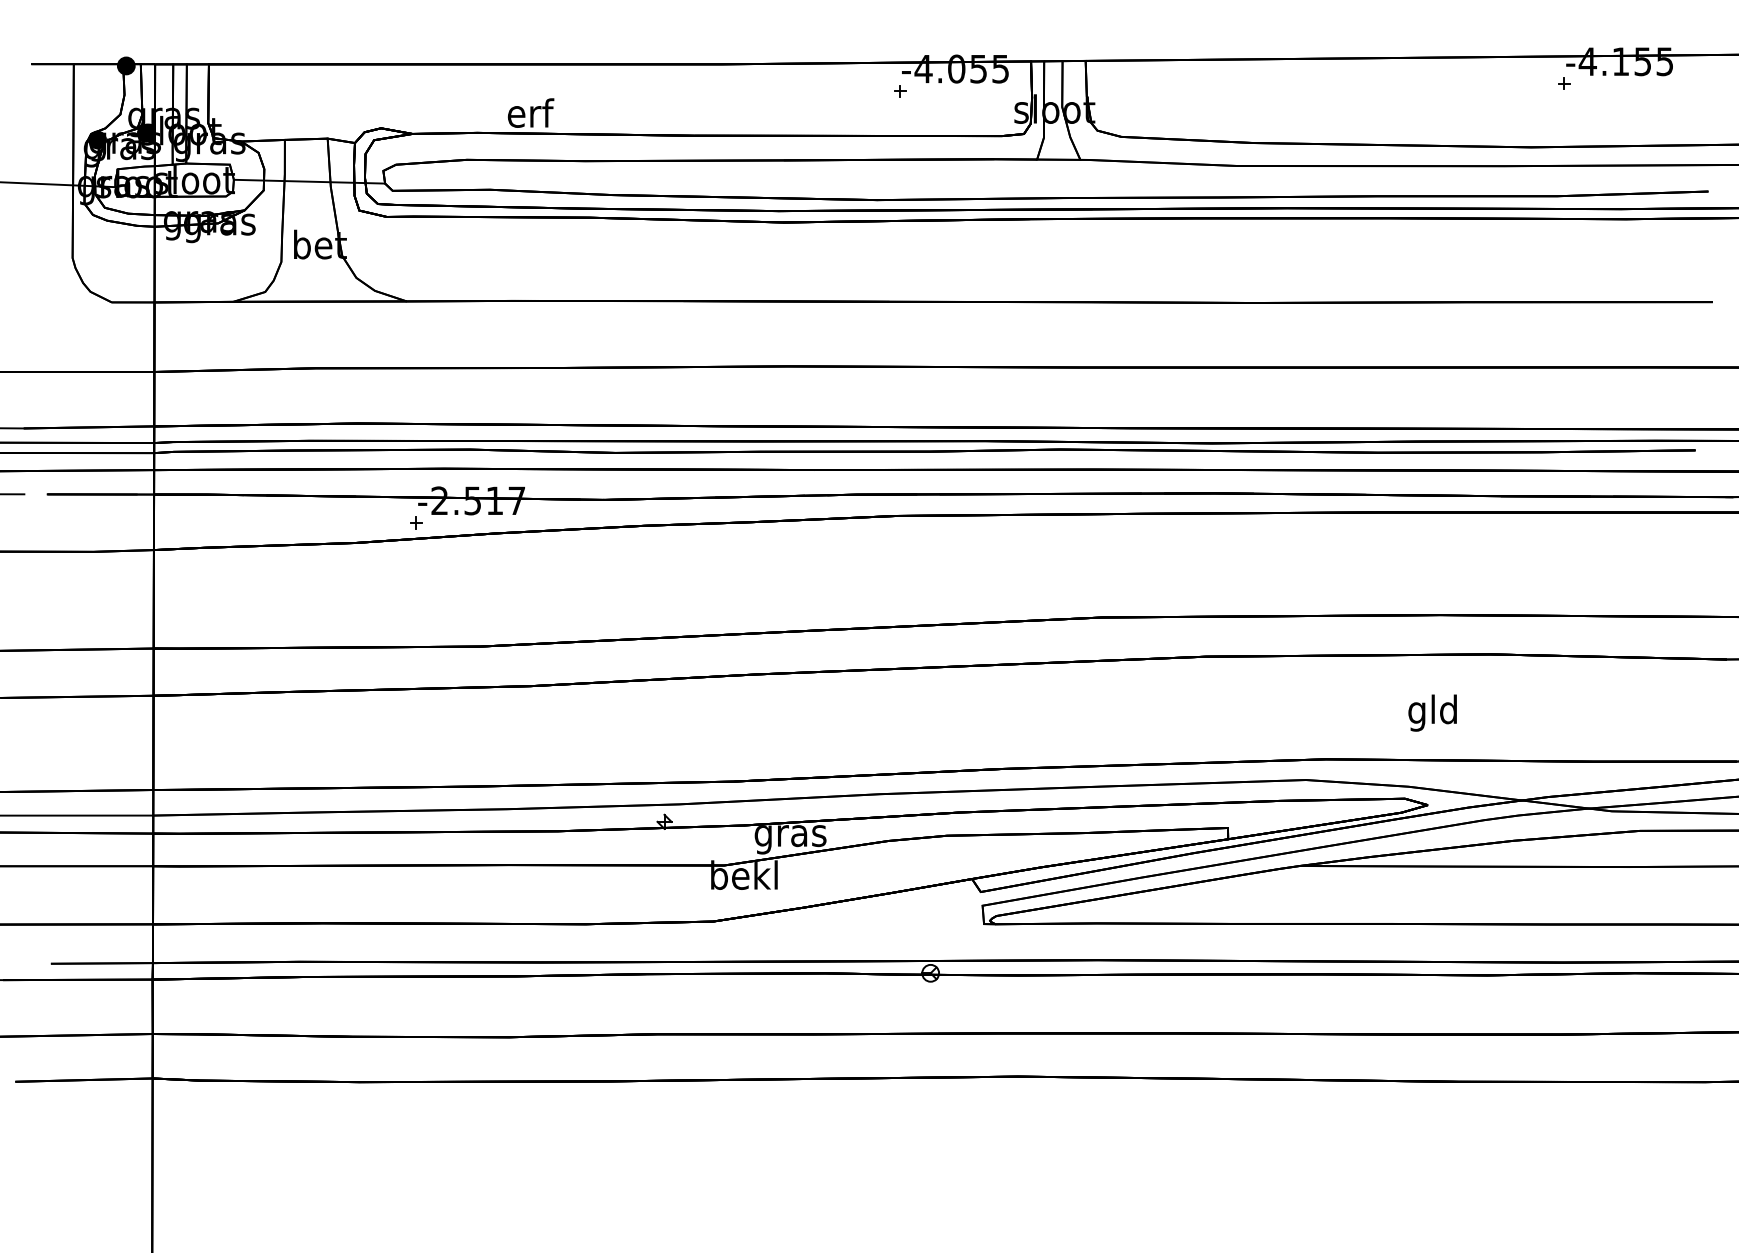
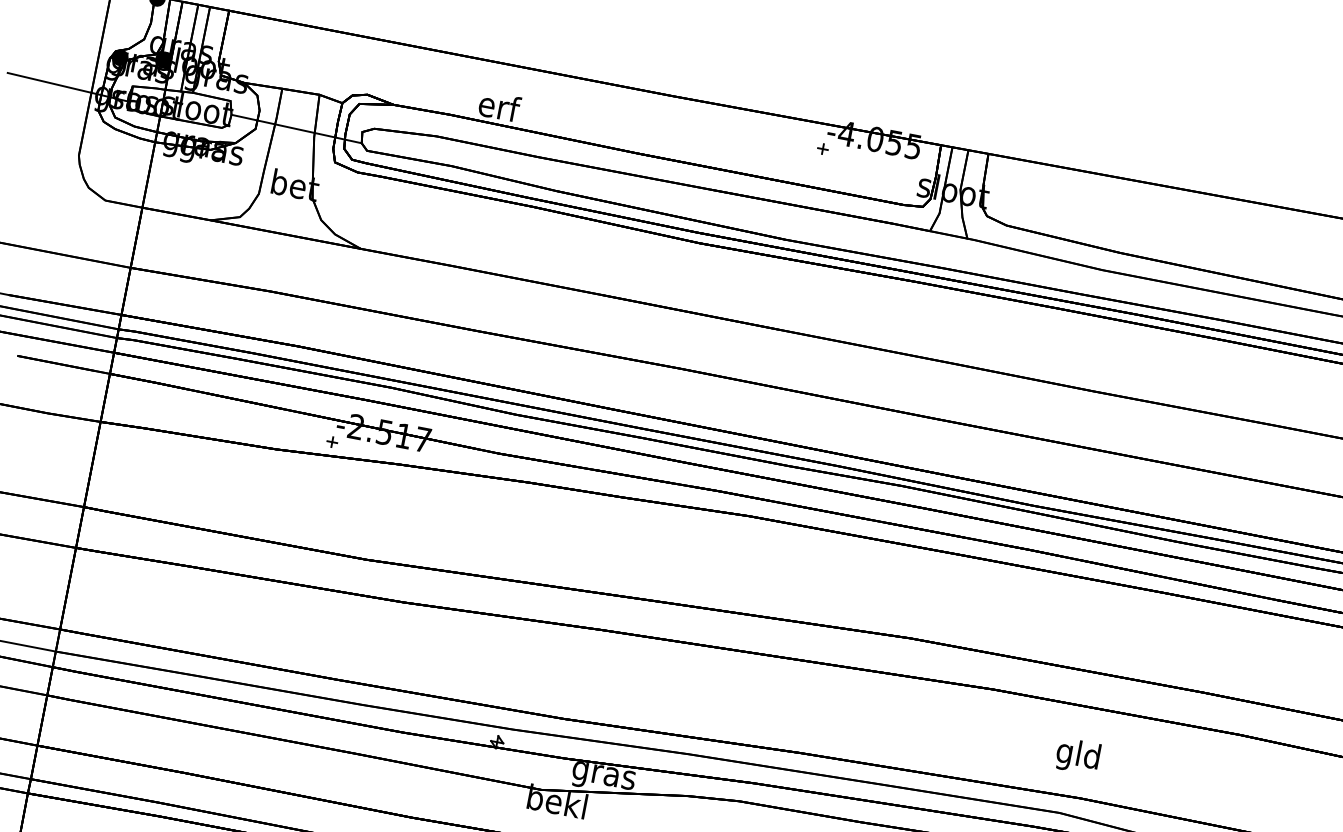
text: (1432, 712) -> (1077, 755), moved

